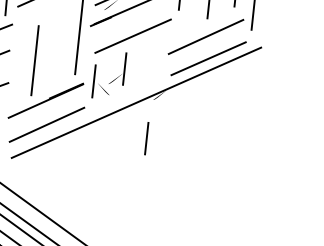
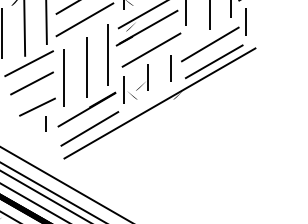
line: (50, 48) -> (86, 67), added
line: (34, 59) -> (63, 77), moved
line: (145, 138) -> (170, 68), moved

